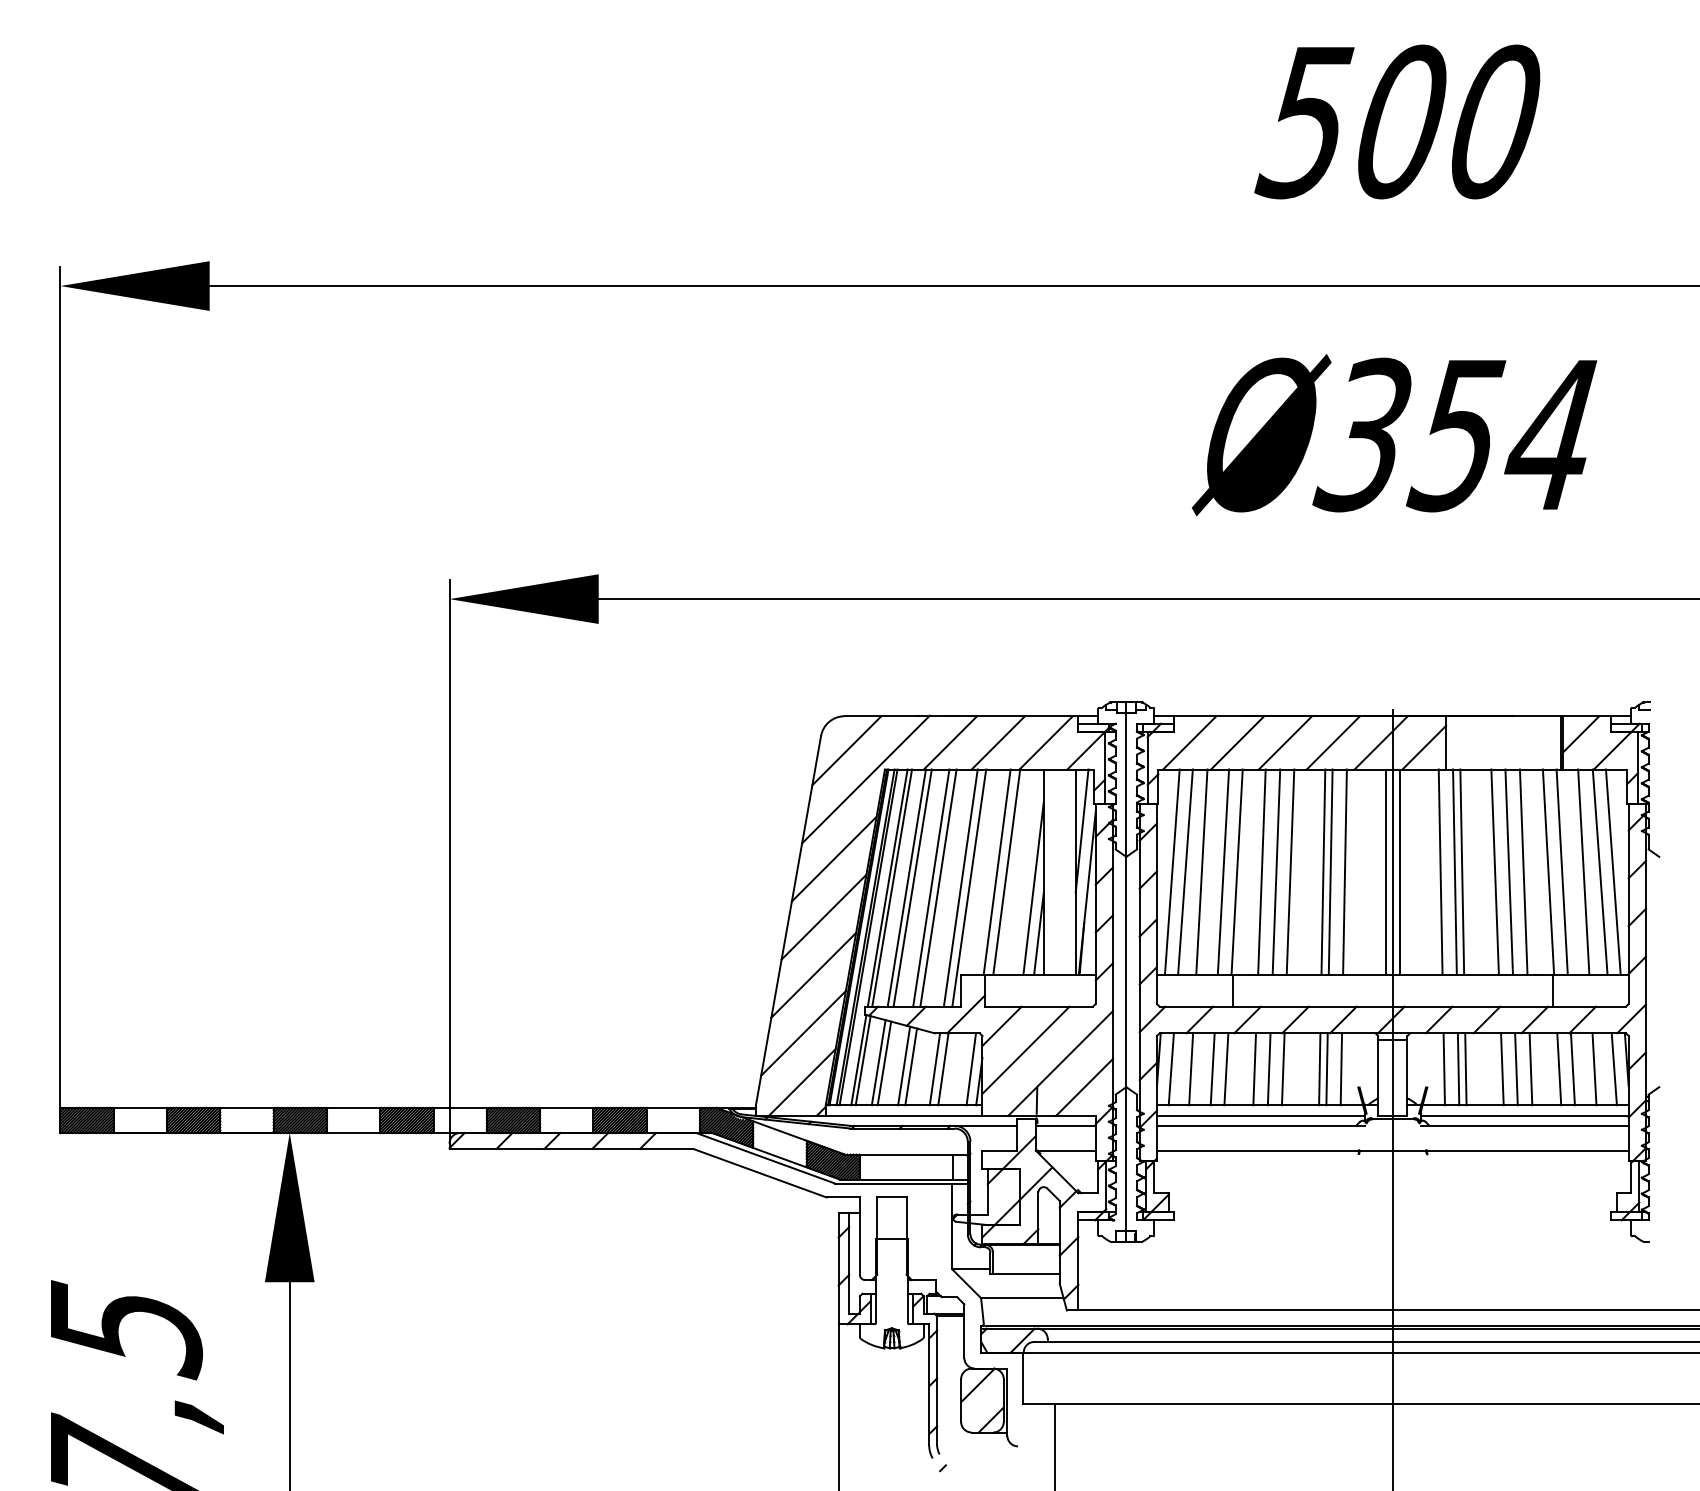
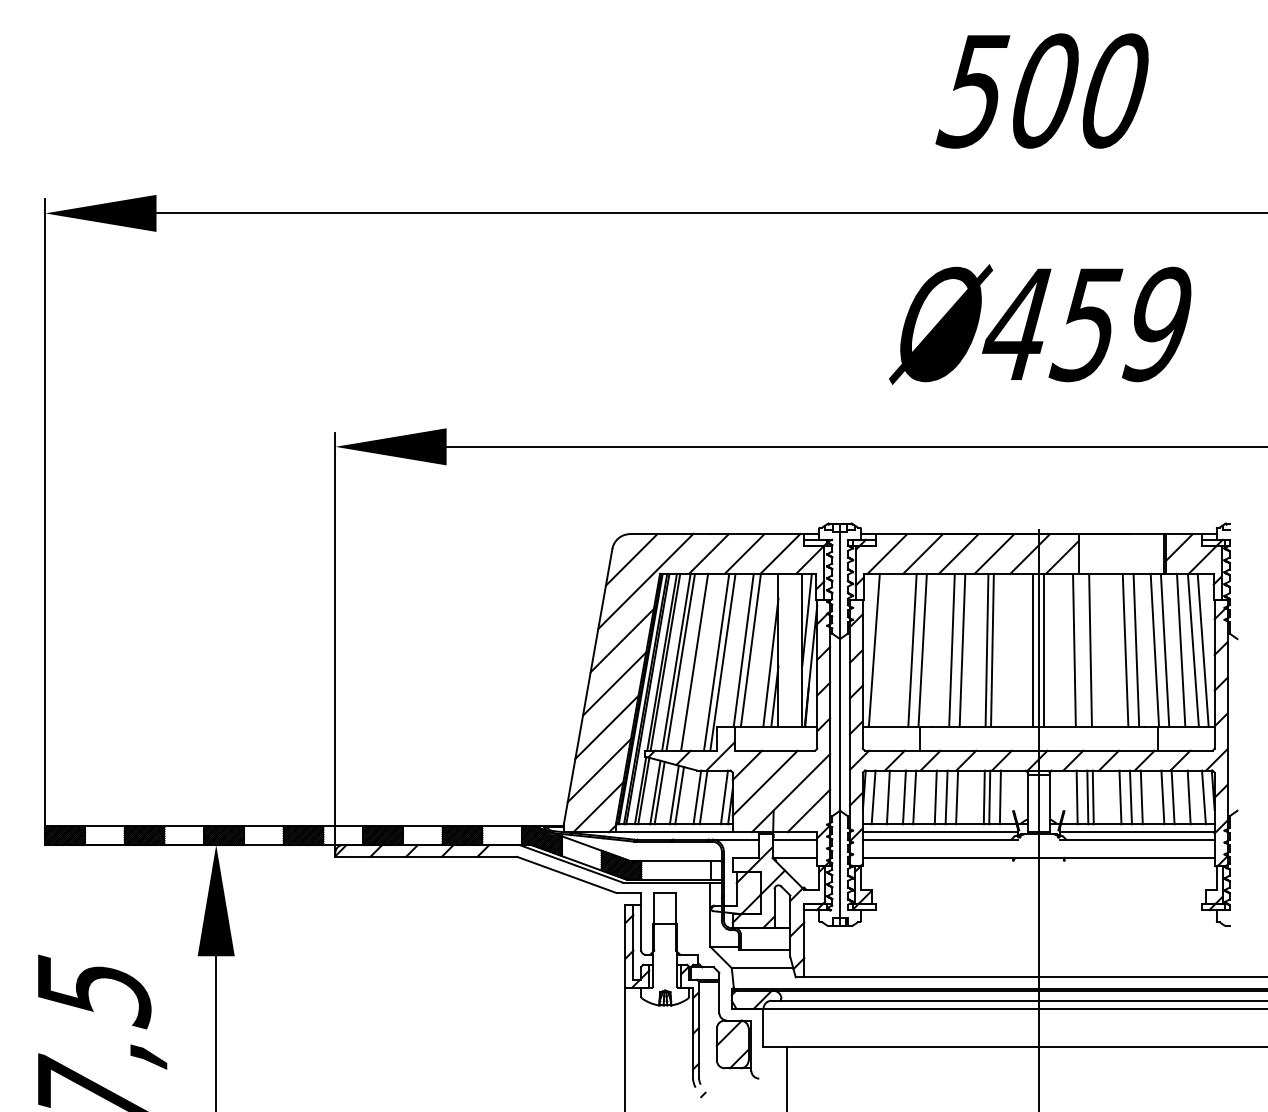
text: (1454, 434) -> (1084, 324), 354 -> 459
line: (1185, 871) -> (884, 649), removed
line: (1201, 871) -> (896, 649), removed
line: (1261, 871) -> (940, 649), removed
line: (1344, 871) -> (1002, 649), removed
line: (1454, 871) -> (1084, 649), removed
line: (1494, 871) -> (1114, 649), removed
line: (938, 887) -> (699, 661), removed

